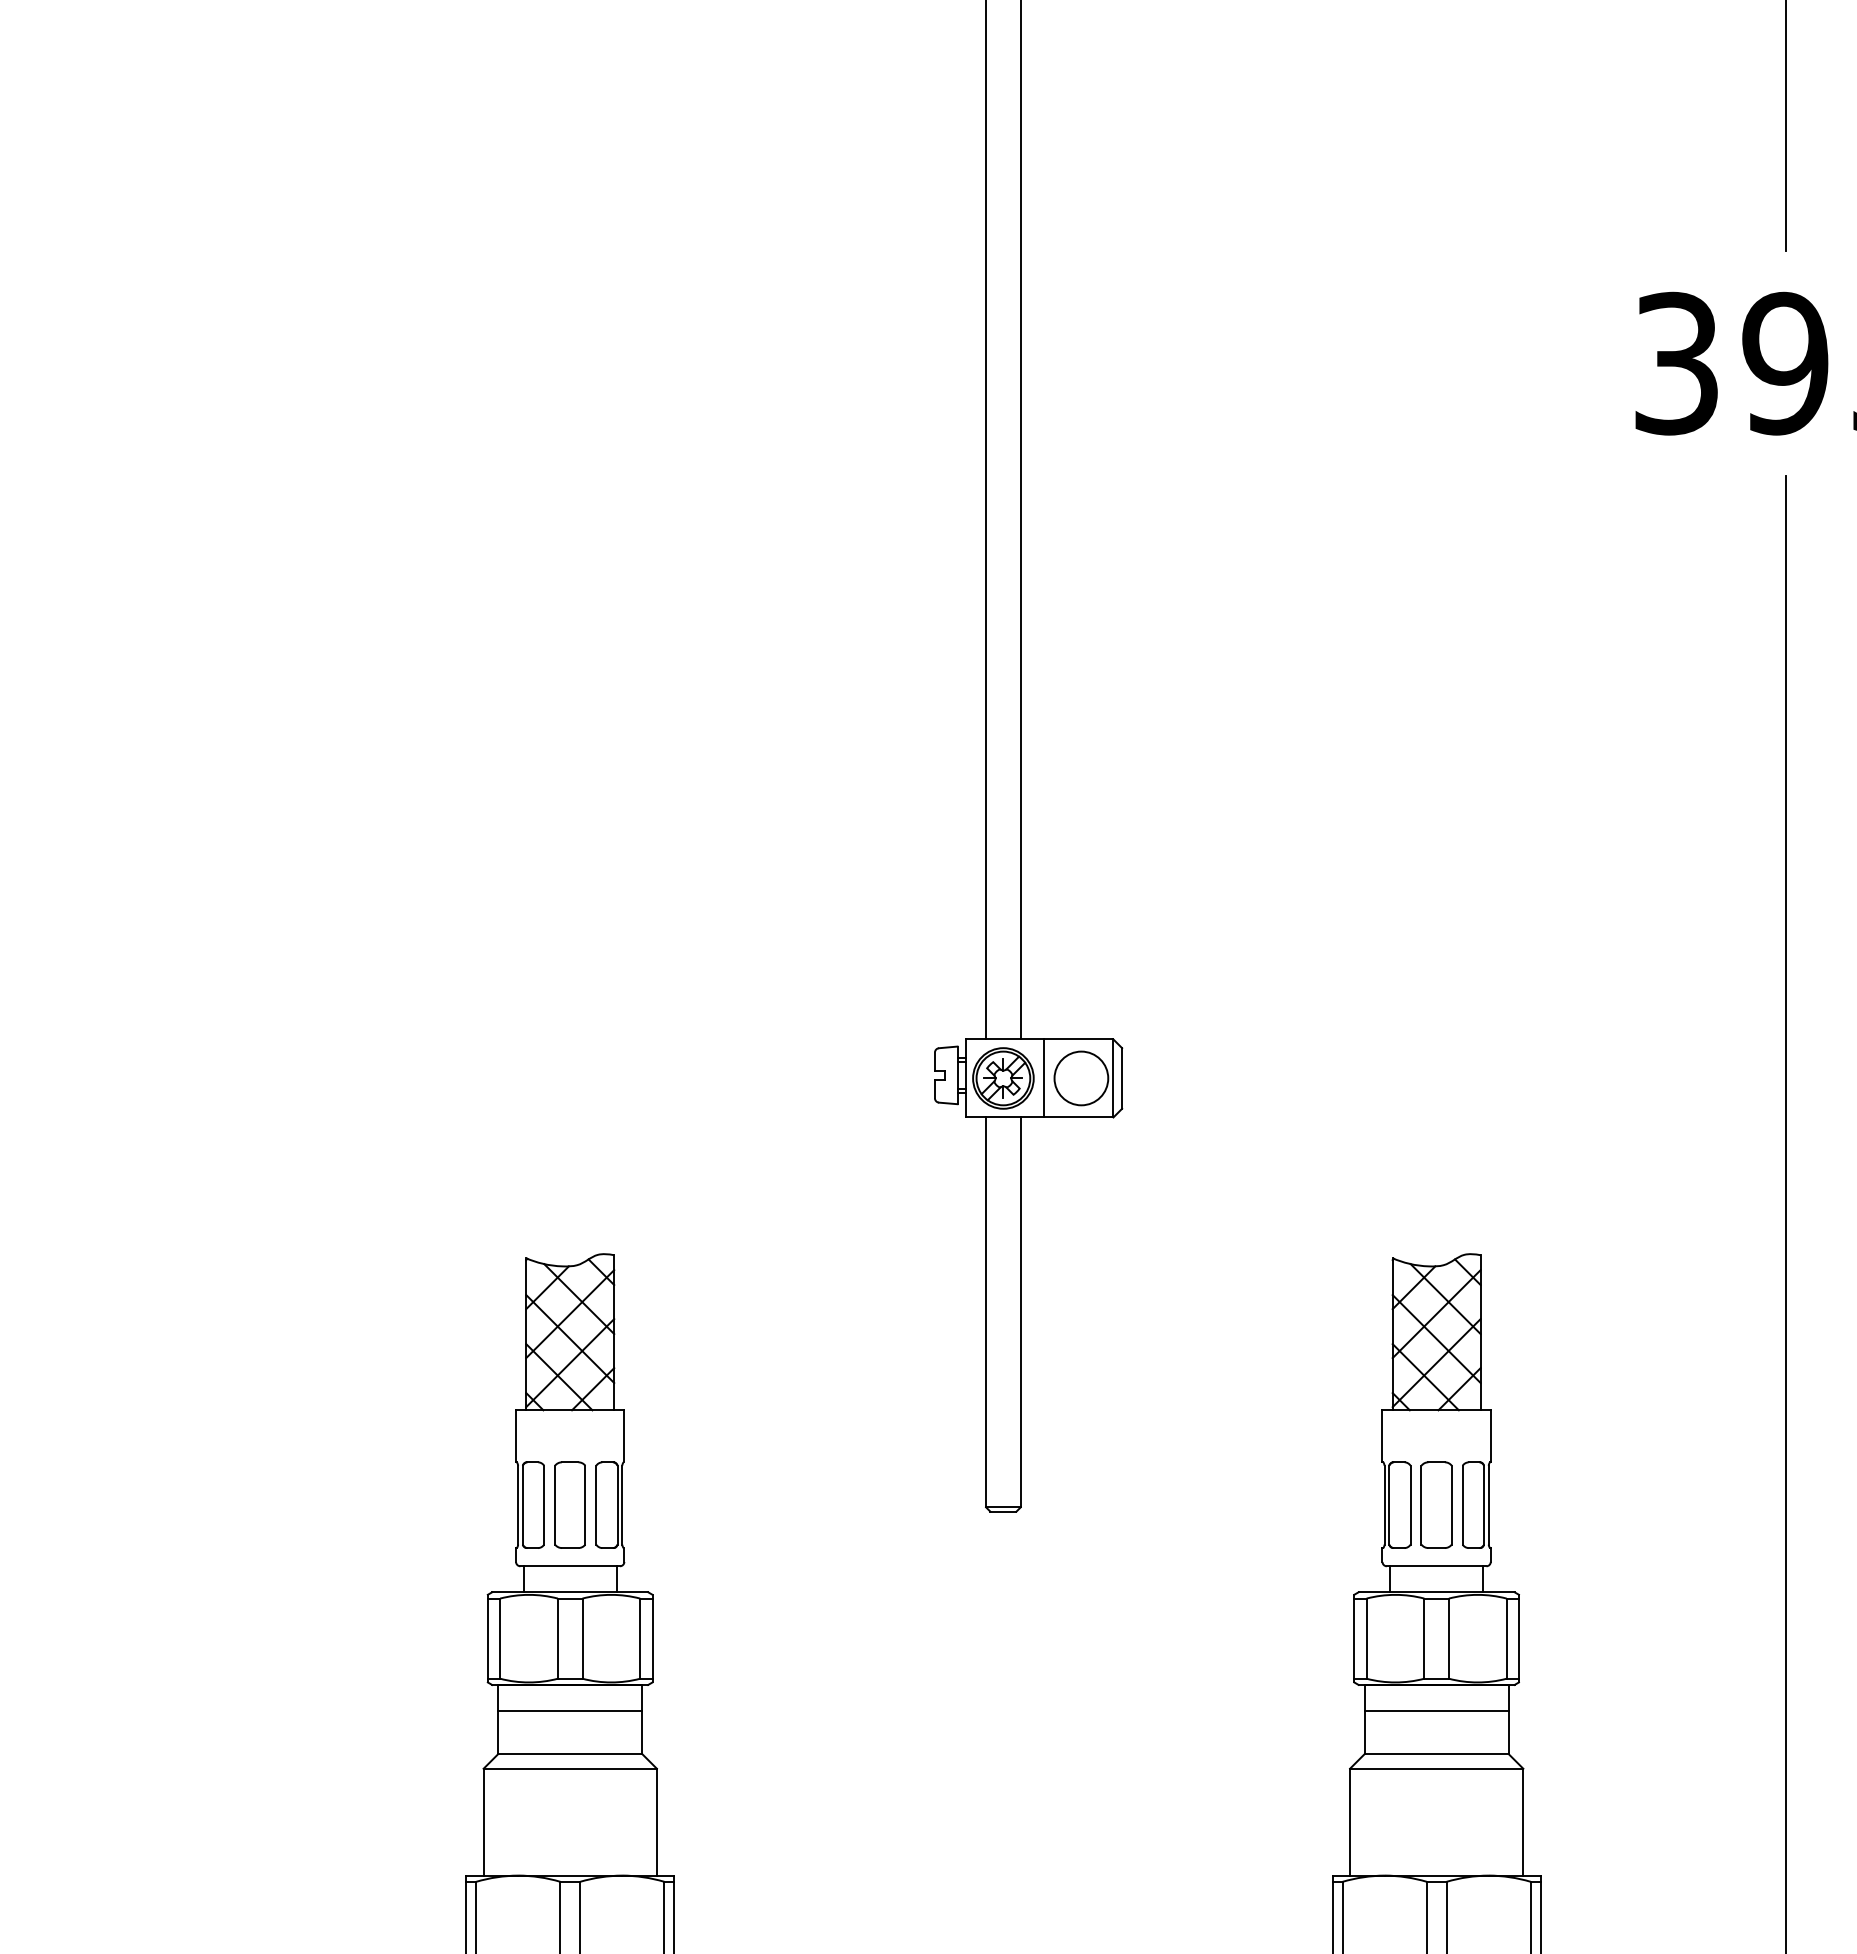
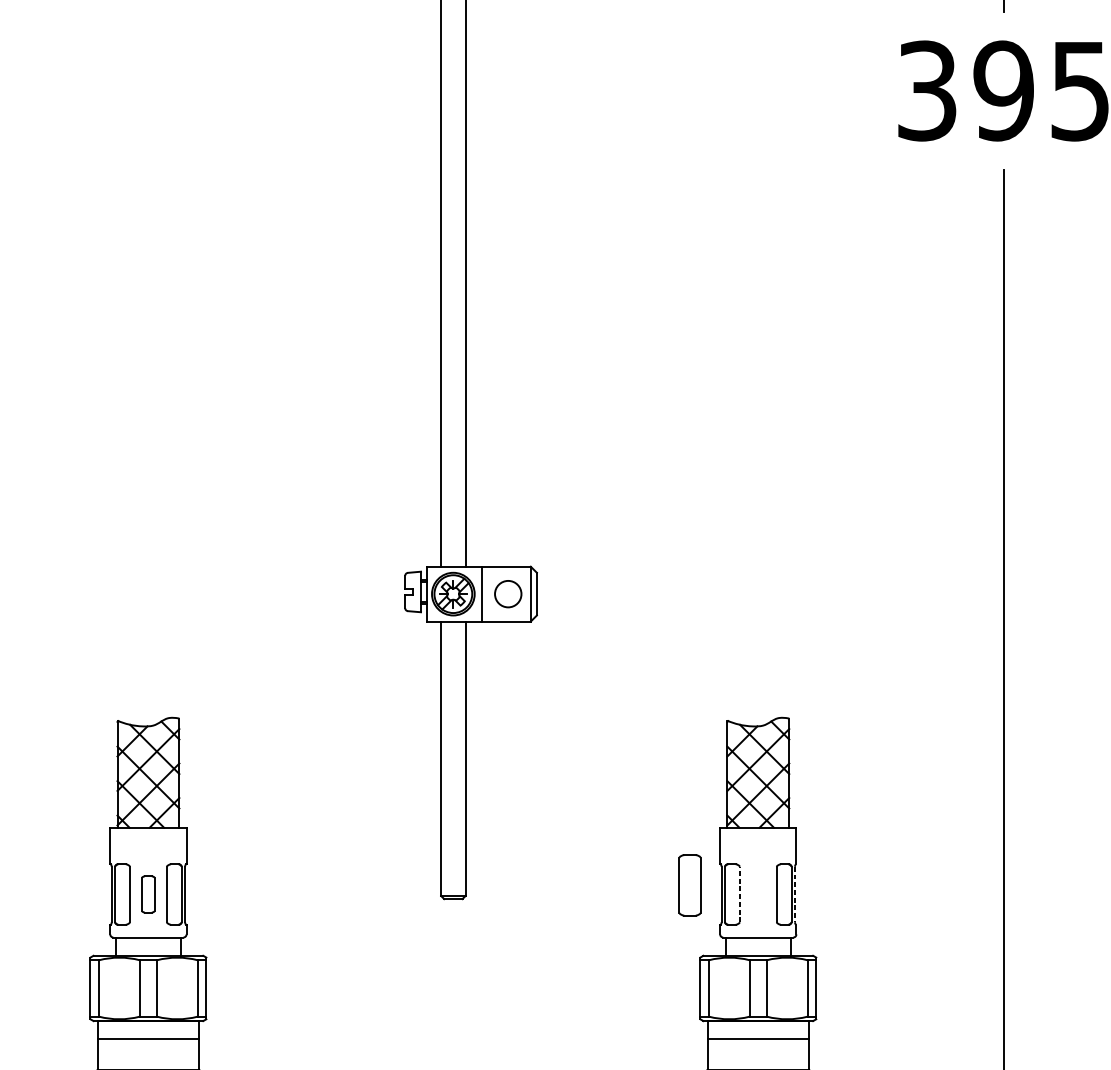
circle: (1081, 1078) -> (508, 594), size x0.7
part: (569, 1504) -> (147, 894), size x0.6
line: (1410, 1504) -> (739, 894), solid -> dashed
part: (1436, 1504) -> (689, 884), moved
line: (1488, 1505) -> (794, 894), solid -> dashed

